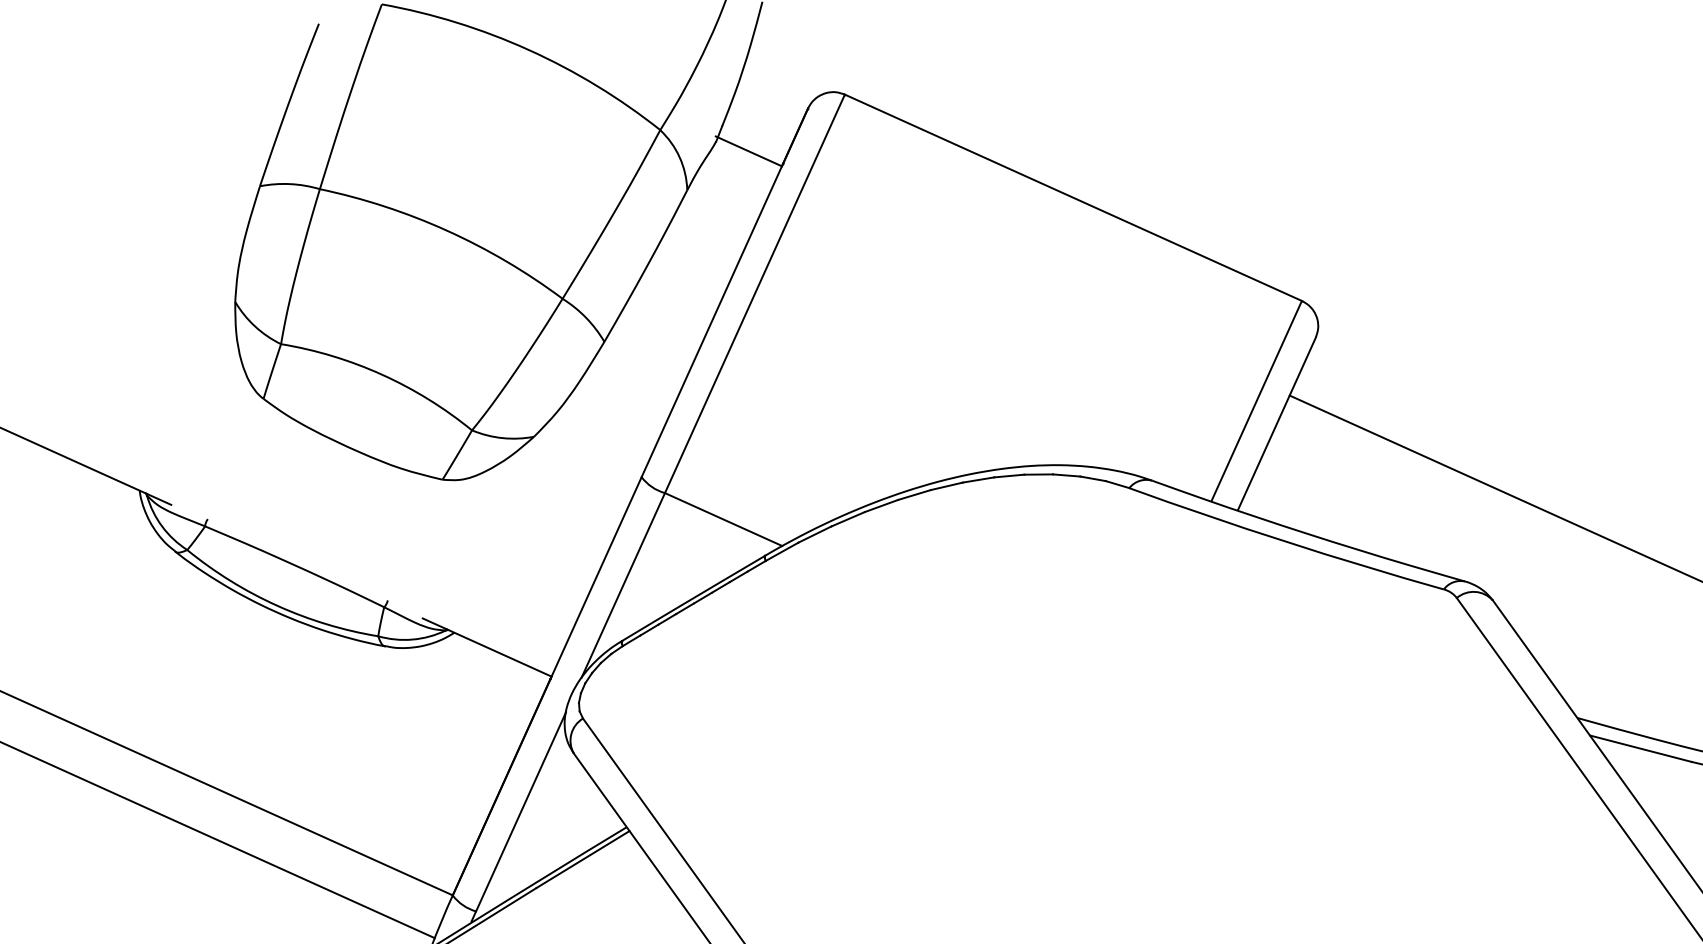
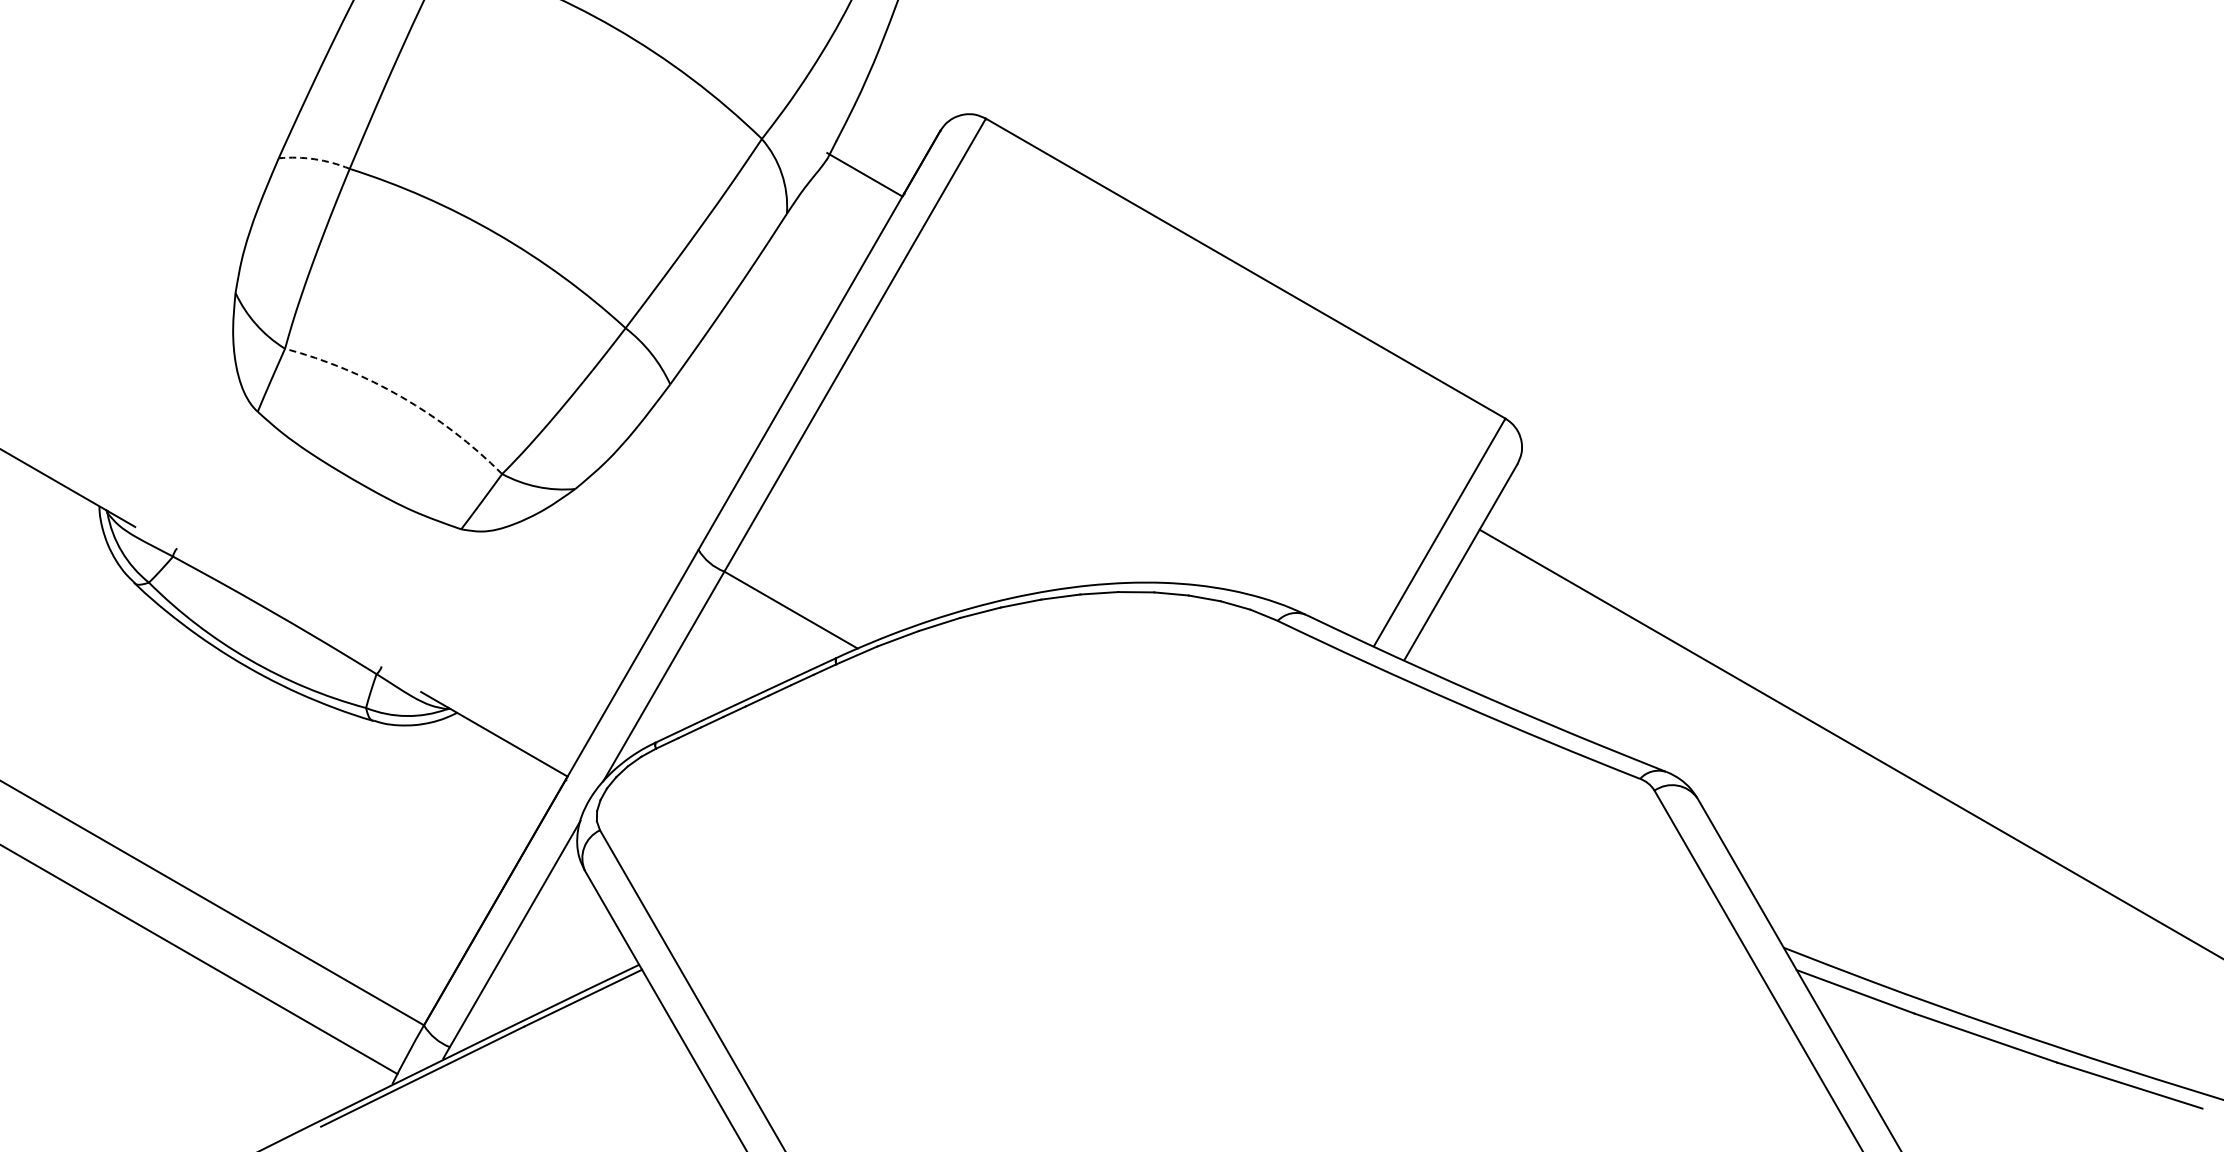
arc: (289, 184) -> (314, 159), solid -> dashed
arc: (381, 375) -> (401, 397), solid -> dashed

